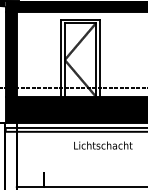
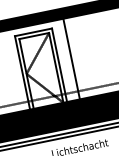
line: (113, 54) -> (72, 59), added

